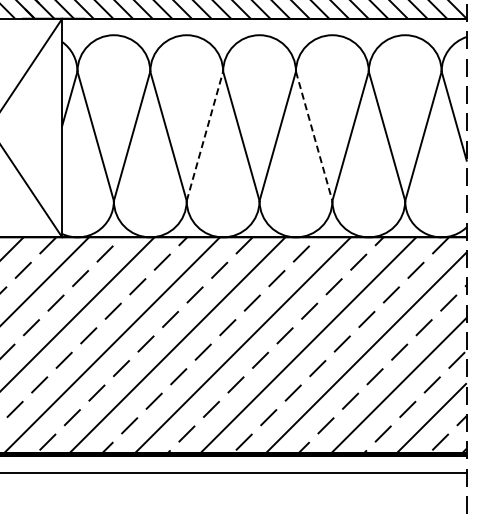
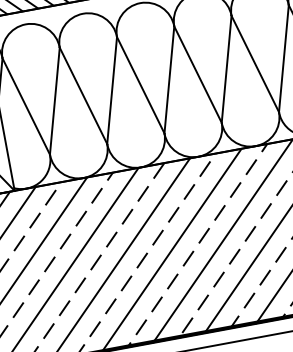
line: (205, 135) -> (112, 89), dashed -> solid
line: (314, 136) -> (198, 74), dashed -> solid

